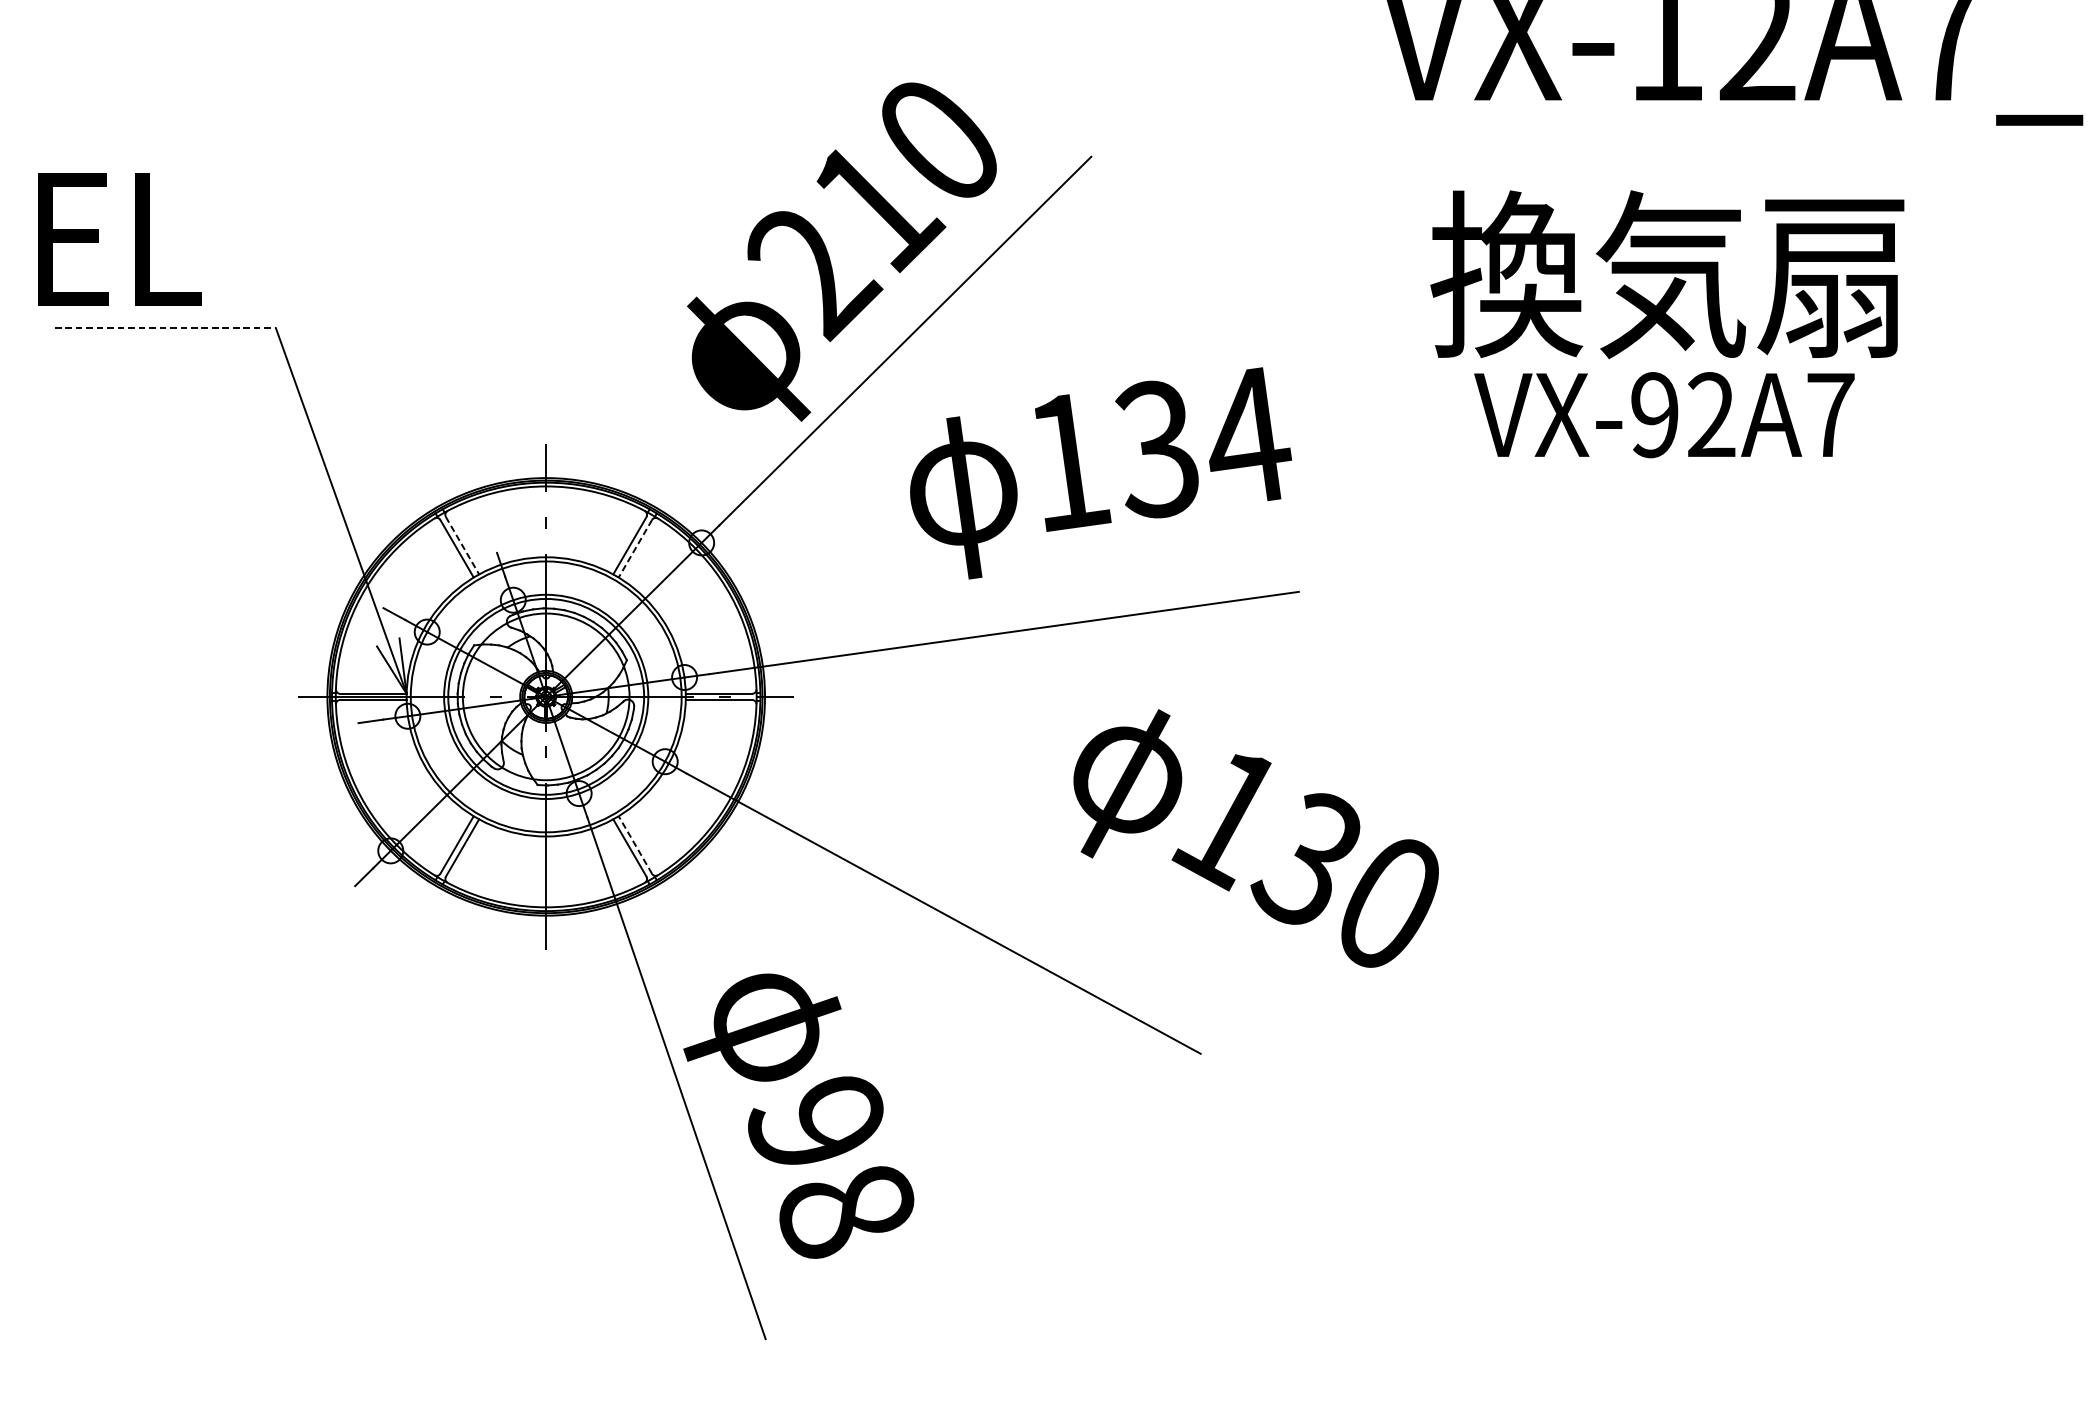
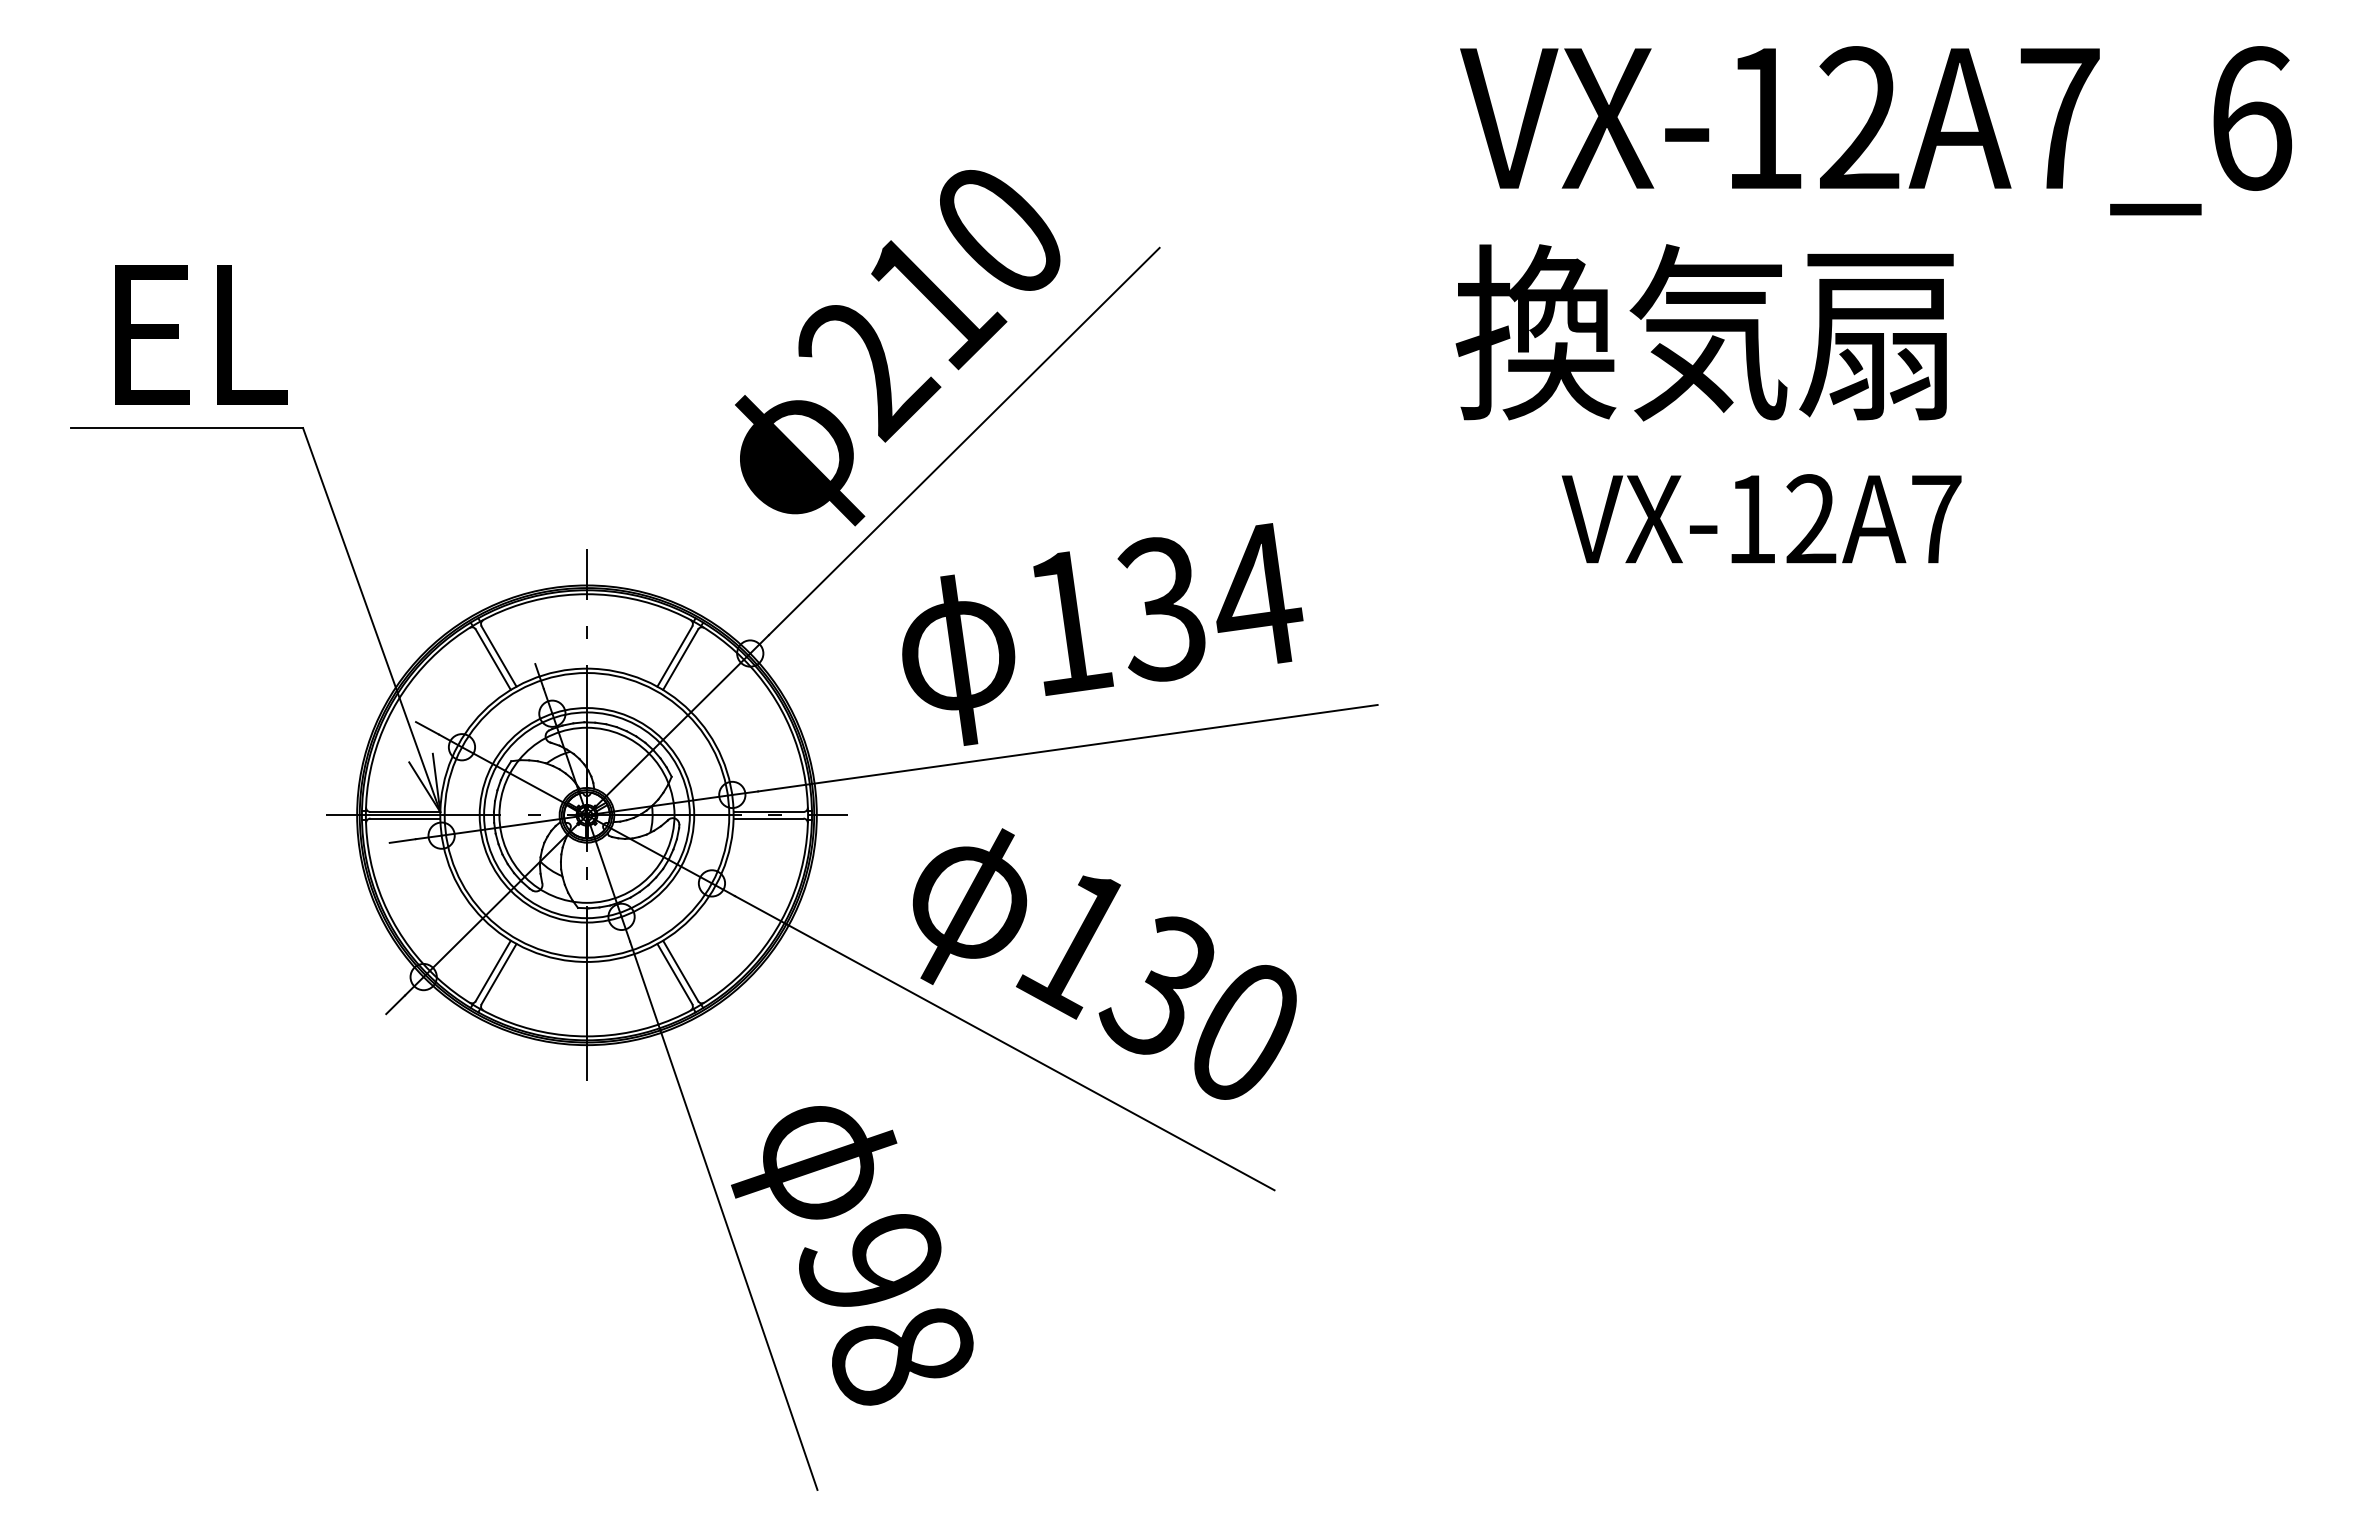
text: (120, 239) -> (201, 334), moved
text: (1667, 274) -> (1704, 332), moved
line: (165, 328) -> (187, 428), dashed -> solid
text: (1654, 415) -> (1751, 519), VX-92A7 -> VX-12A7
text: (1100, 473) -> (1102, 634), moved
line: (461, 545) -> (498, 656), dashed -> solid
line: (635, 548) -> (680, 659), dashed -> solid
text: (1255, 837) -> (1104, 963), moved
line: (635, 844) -> (680, 970), dashed -> solid

